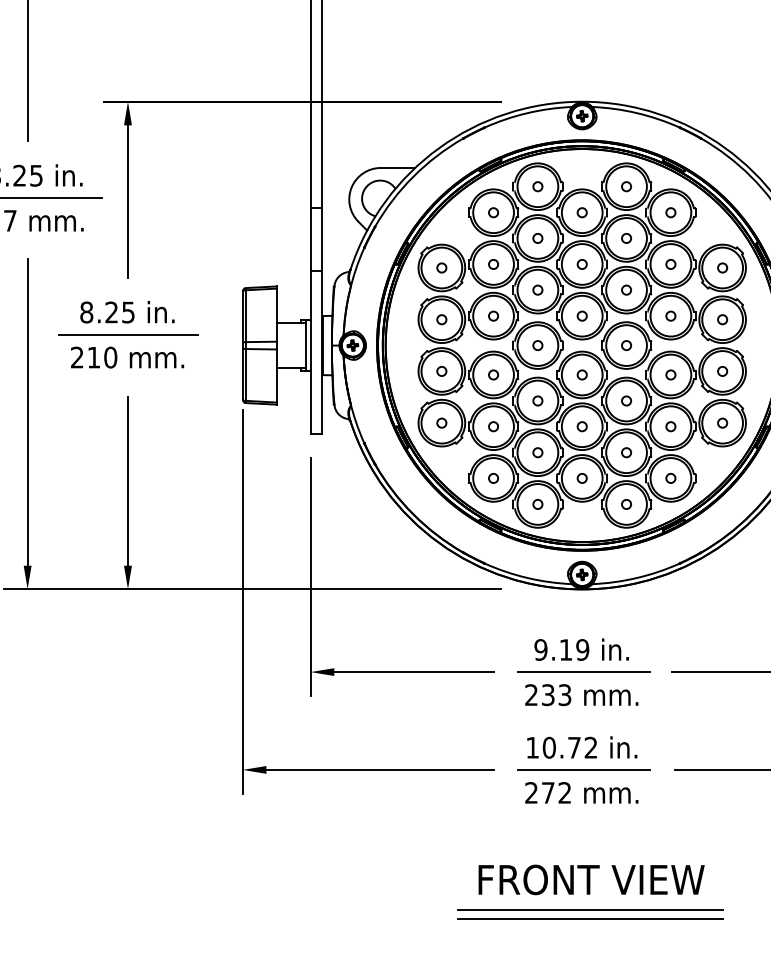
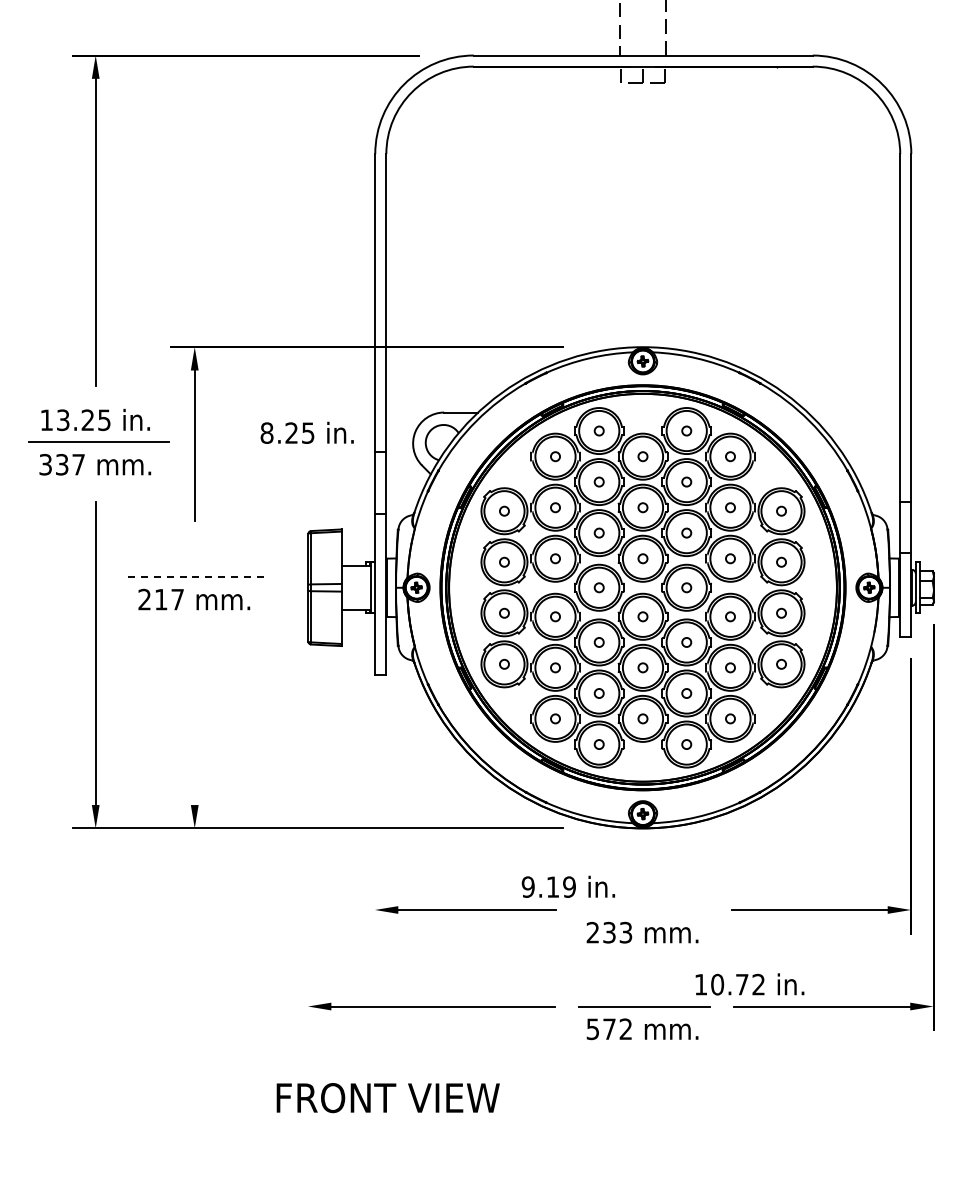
text: (126, 311) -> (306, 432), moved
line: (127, 334) -> (194, 576), solid -> dashed
text: (110, 357) -> (177, 599), 210 -> 217
line: (127, 481) -> (194, 721), removed
line: (310, 577) -> (374, 816), removed
line: (243, 601) -> (308, 840), removed
text: (581, 649) -> (568, 886), moved
line: (583, 671) -> (644, 909), removed
text: (581, 747) -> (749, 984), moved
text: (531, 793) -> (592, 1029), 272 -> 572
text: (590, 880) -> (387, 1098), moved
part: (589, 913) -> (650, 1148), removed

